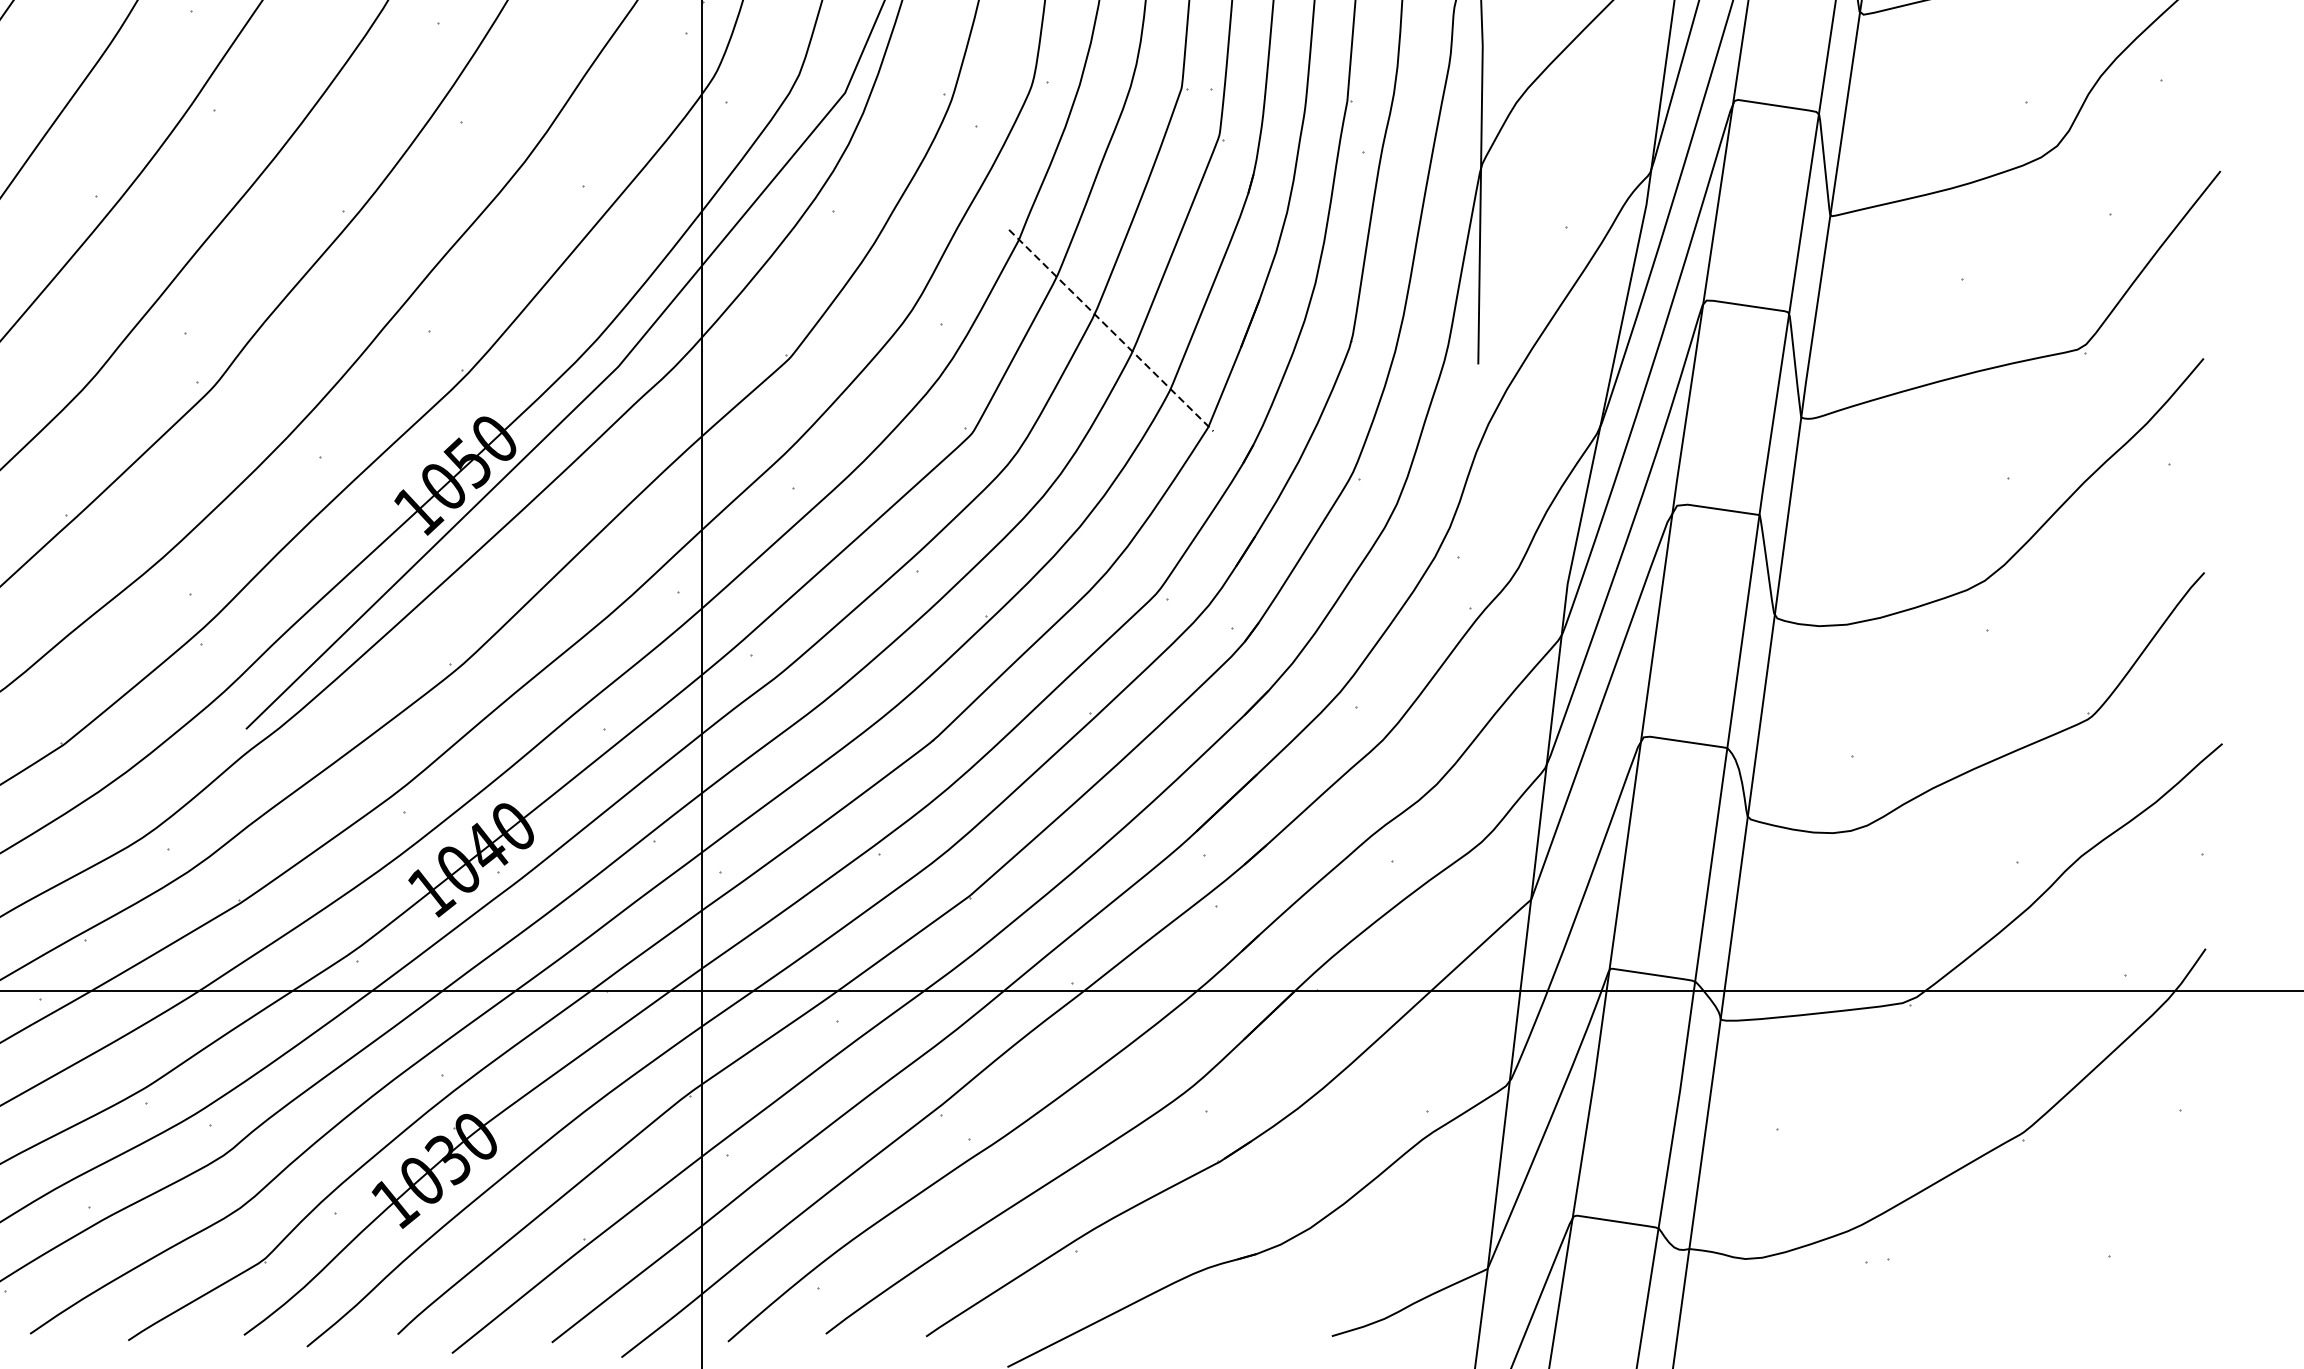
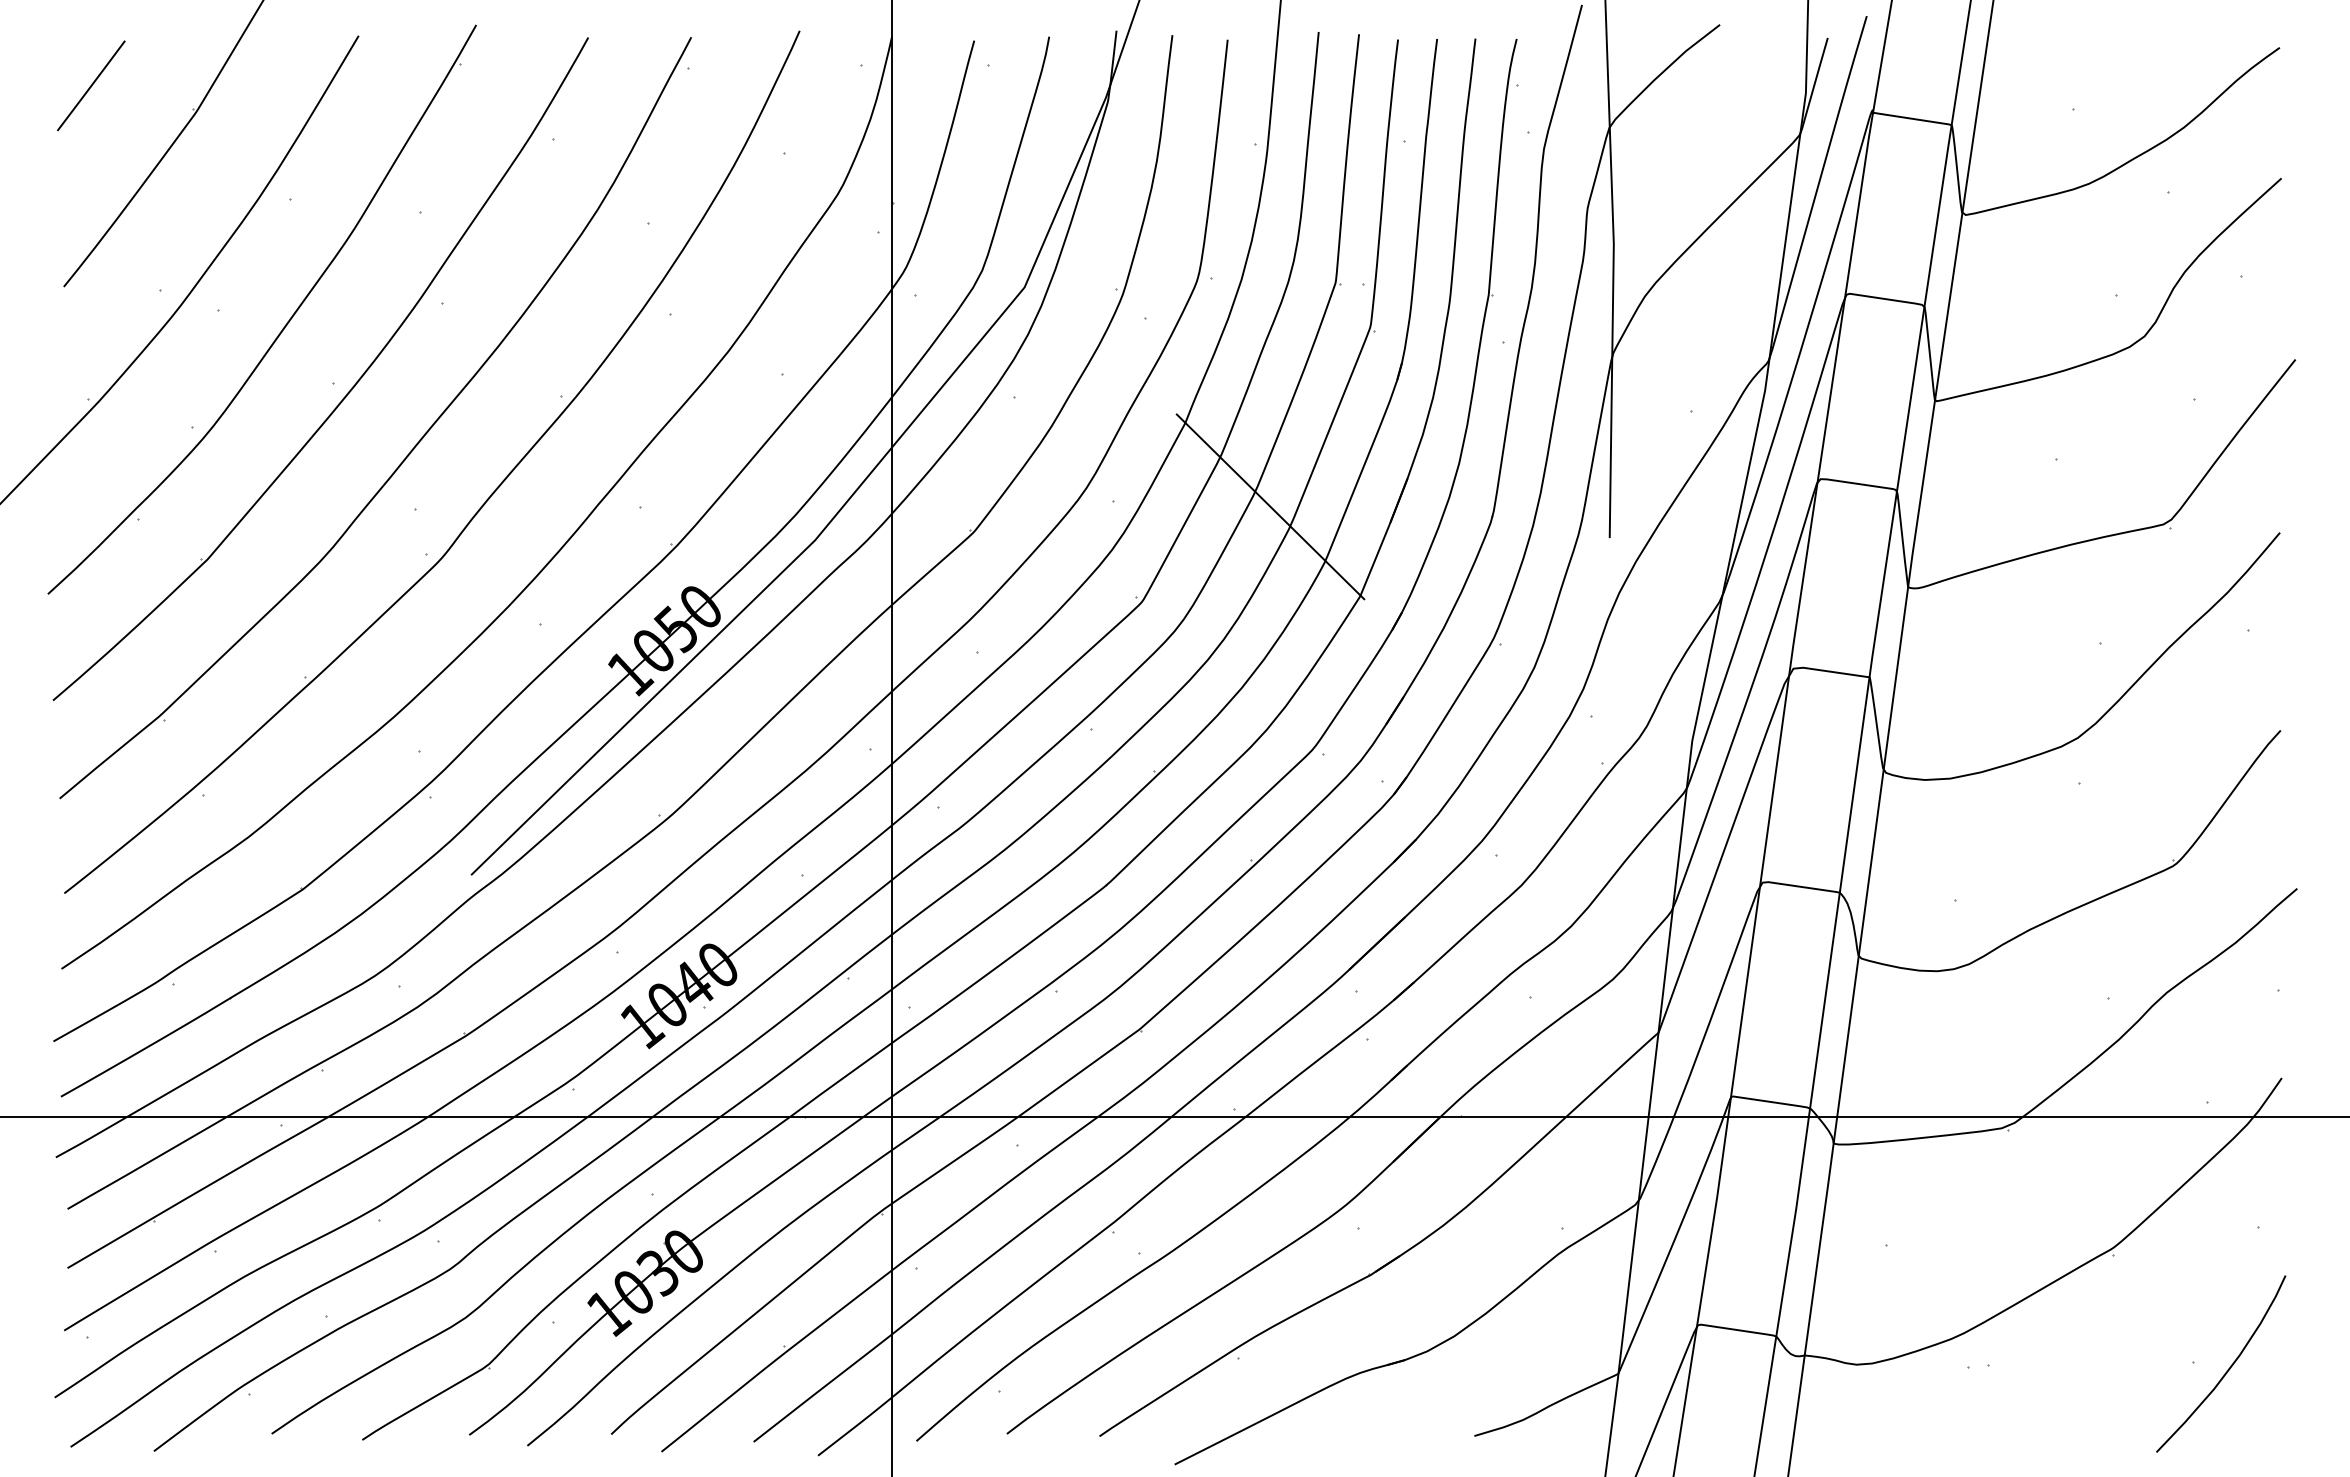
line: (1111, 330) -> (1270, 506), dashed -> solid
curve: (2146, 1264) -> (2227, 1369), added

